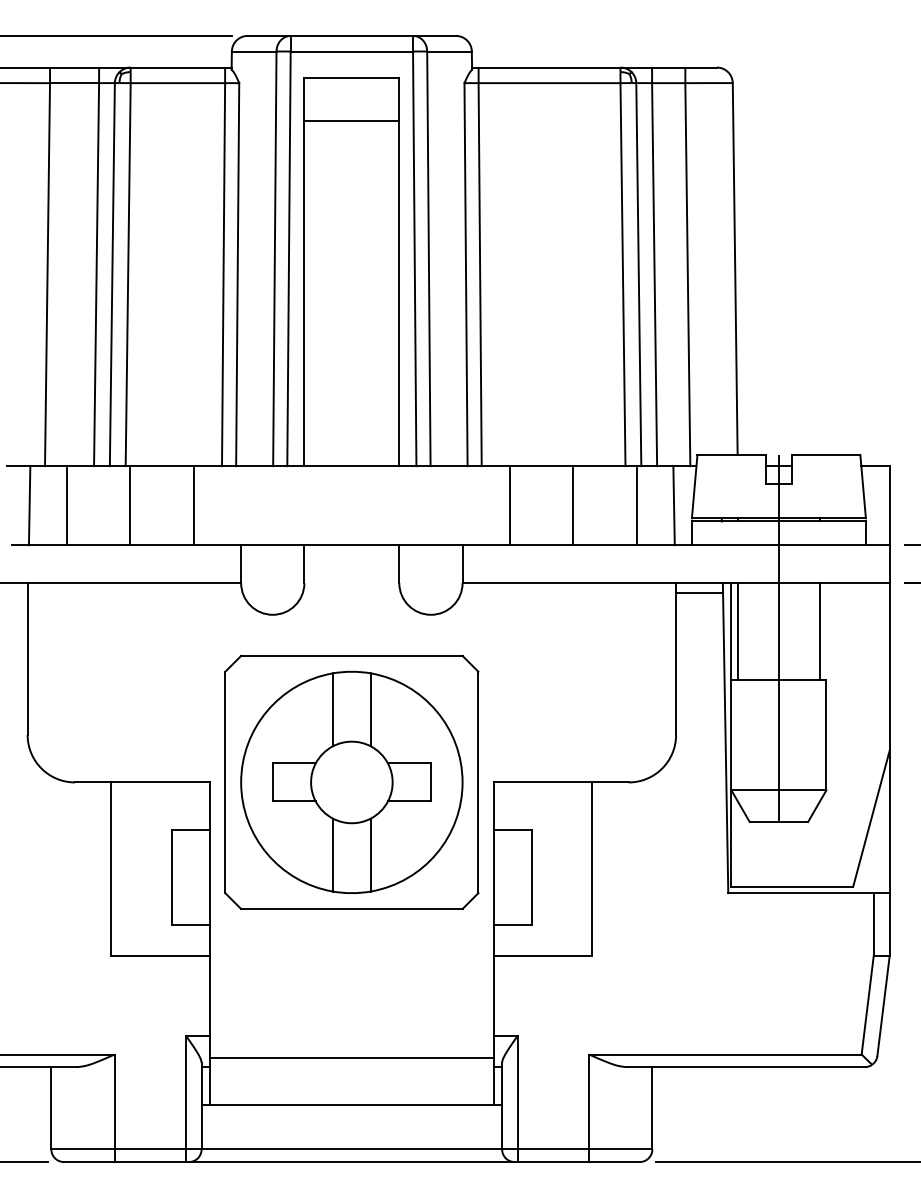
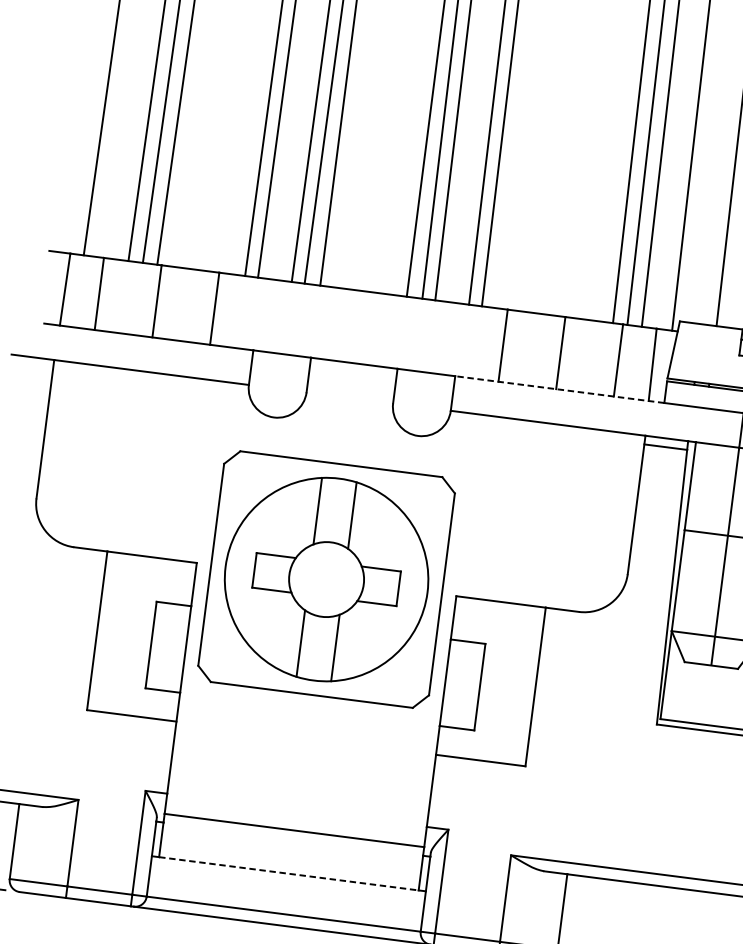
line: (577, 545) -> (559, 389), solid -> dashed
line: (737, 631) -> (695, 486), removed
line: (352, 1105) -> (289, 874), solid -> dashed

